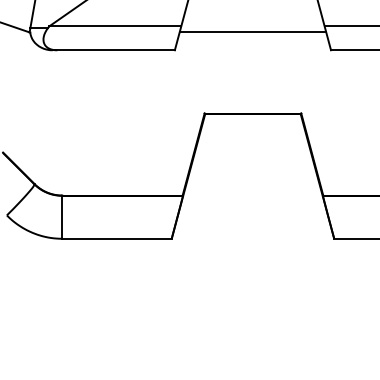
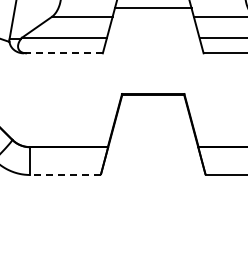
line: (251, 31) -> (152, 41), removed
line: (113, 50) -> (63, 53), solid -> dashed
line: (115, 238) -> (64, 174), solid -> dashed

